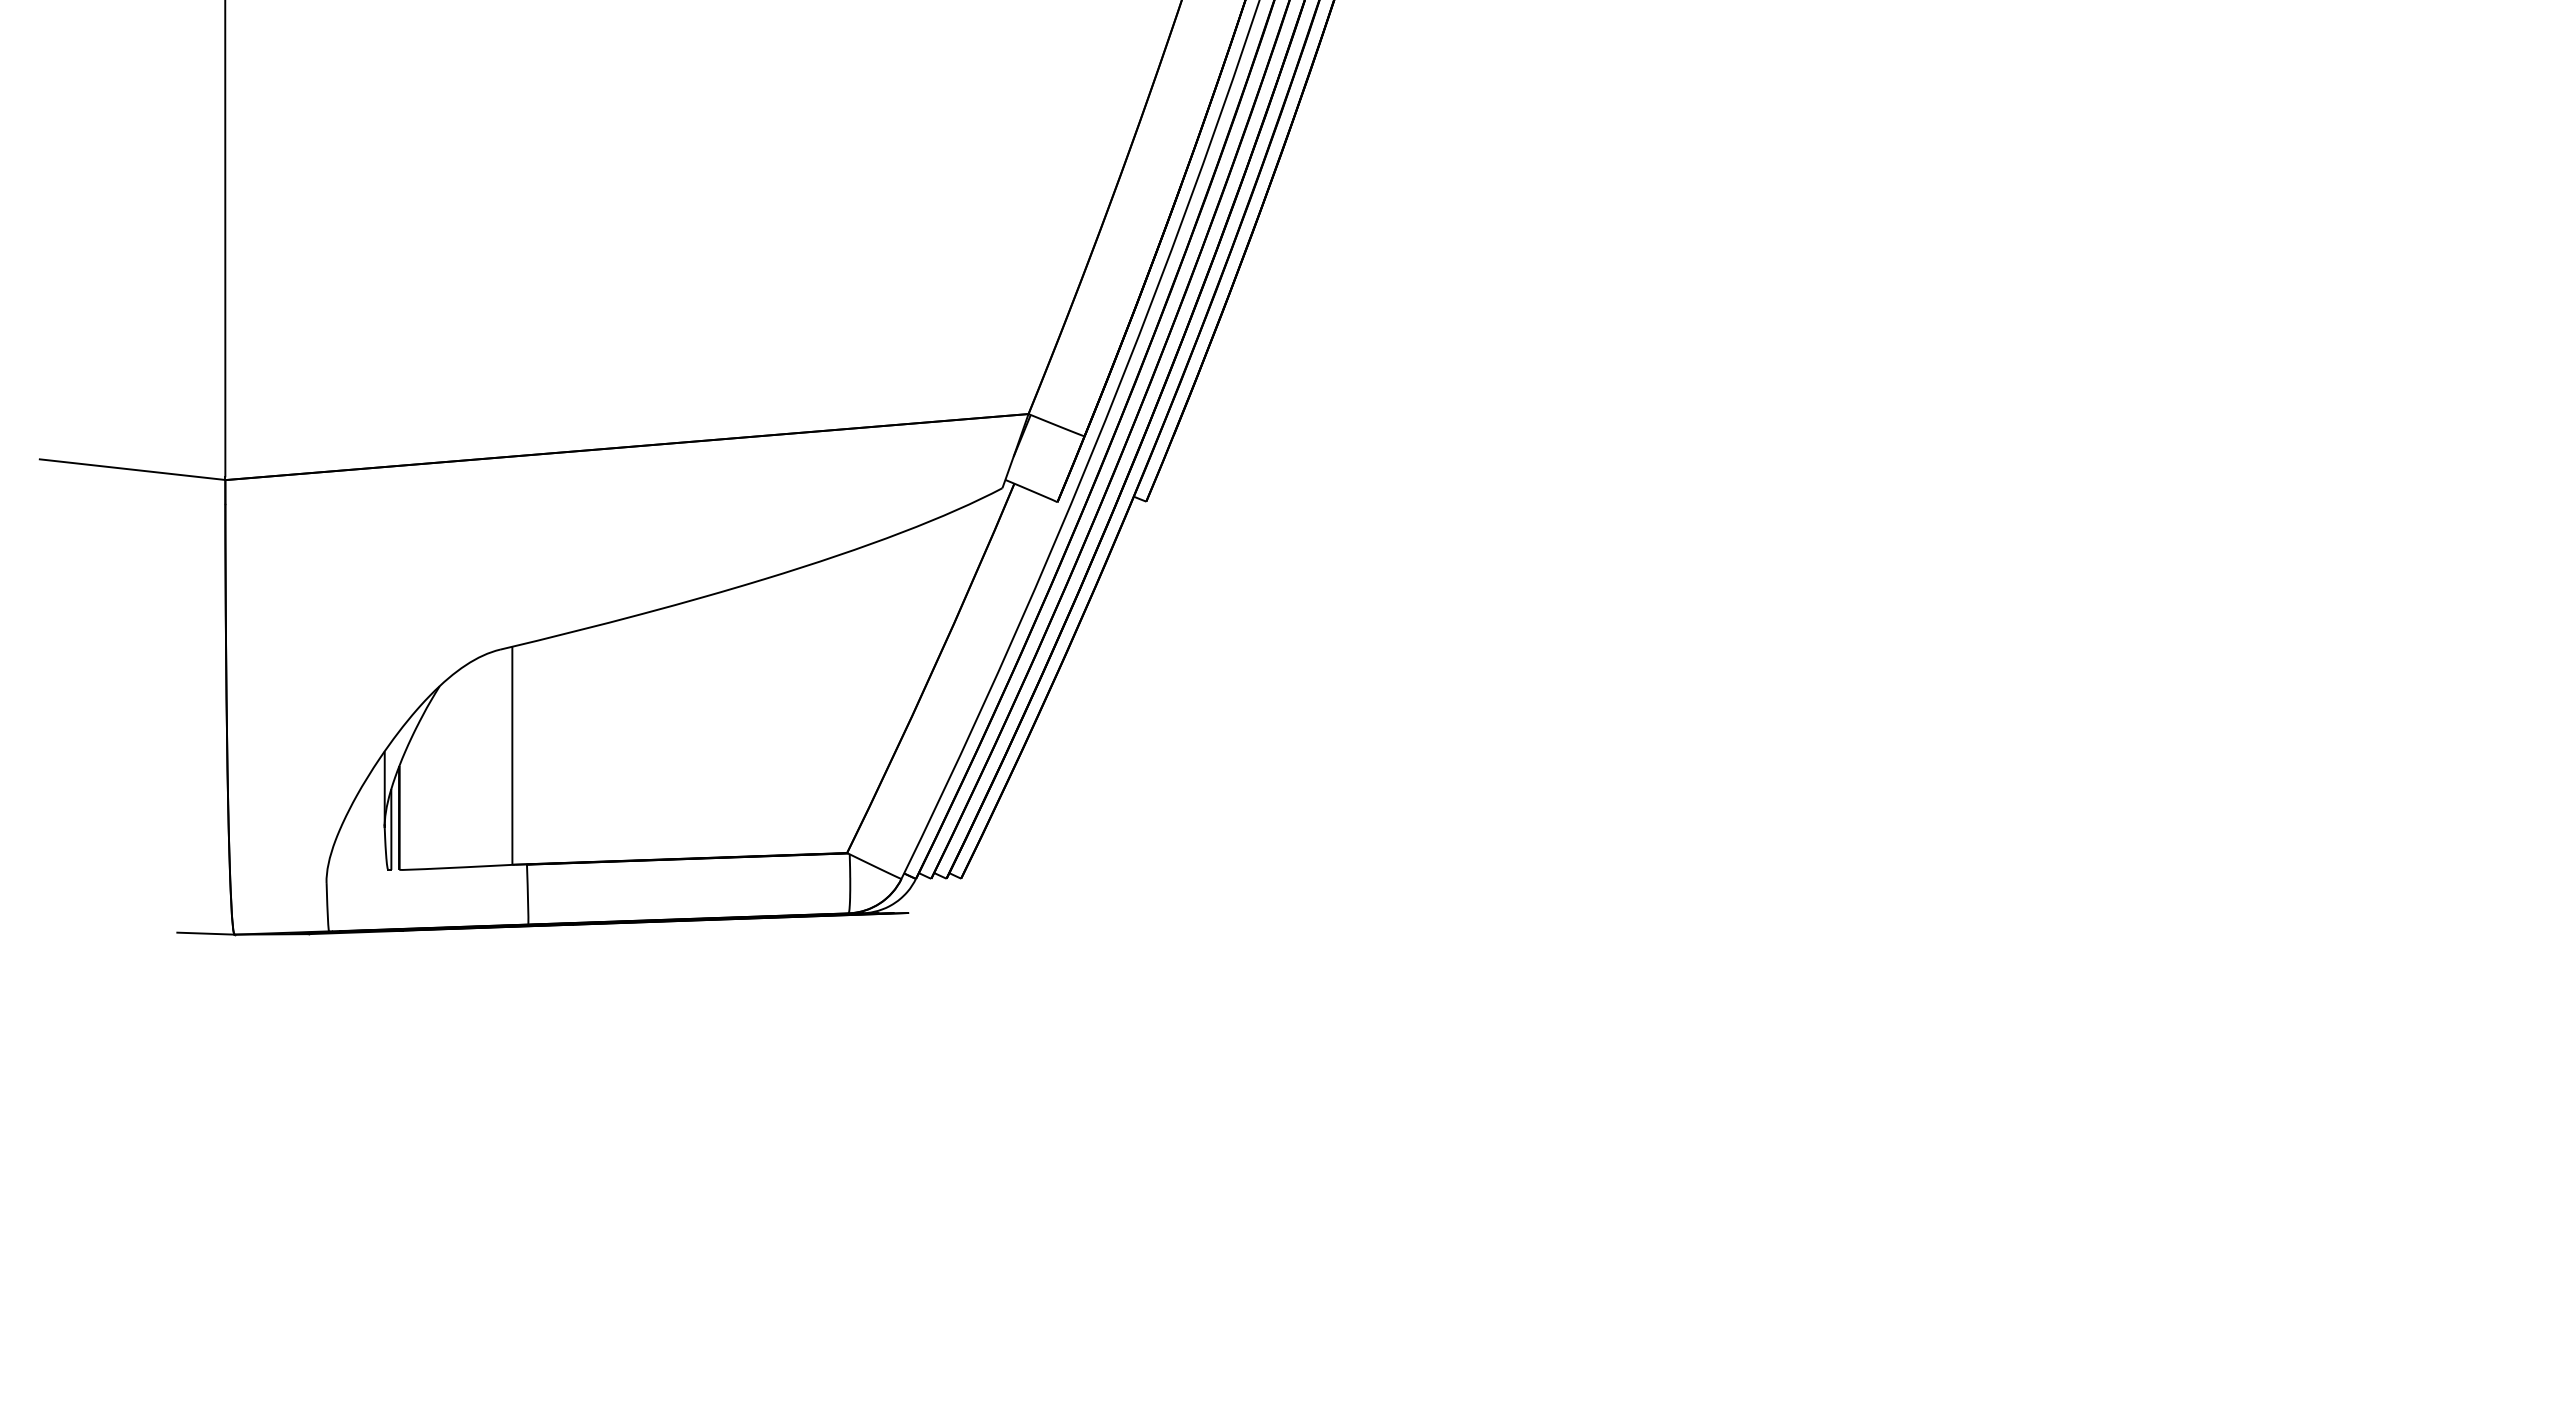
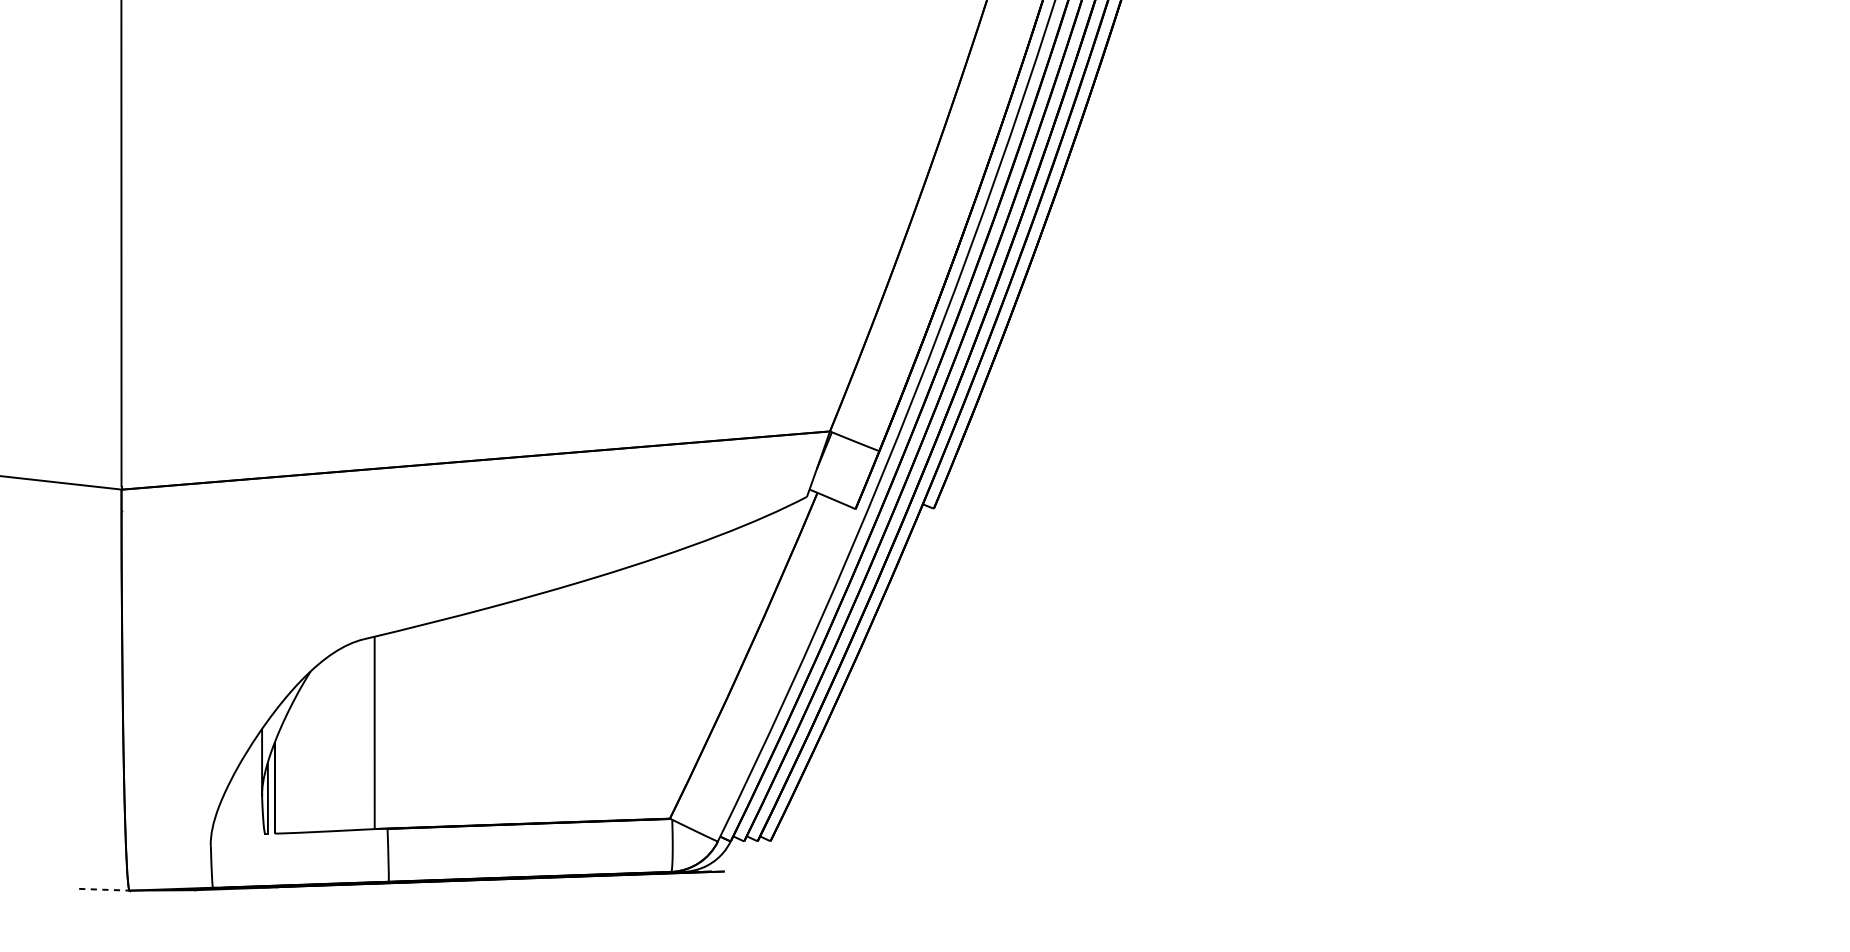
line: (205, 933) -> (103, 889), solid -> dashed

